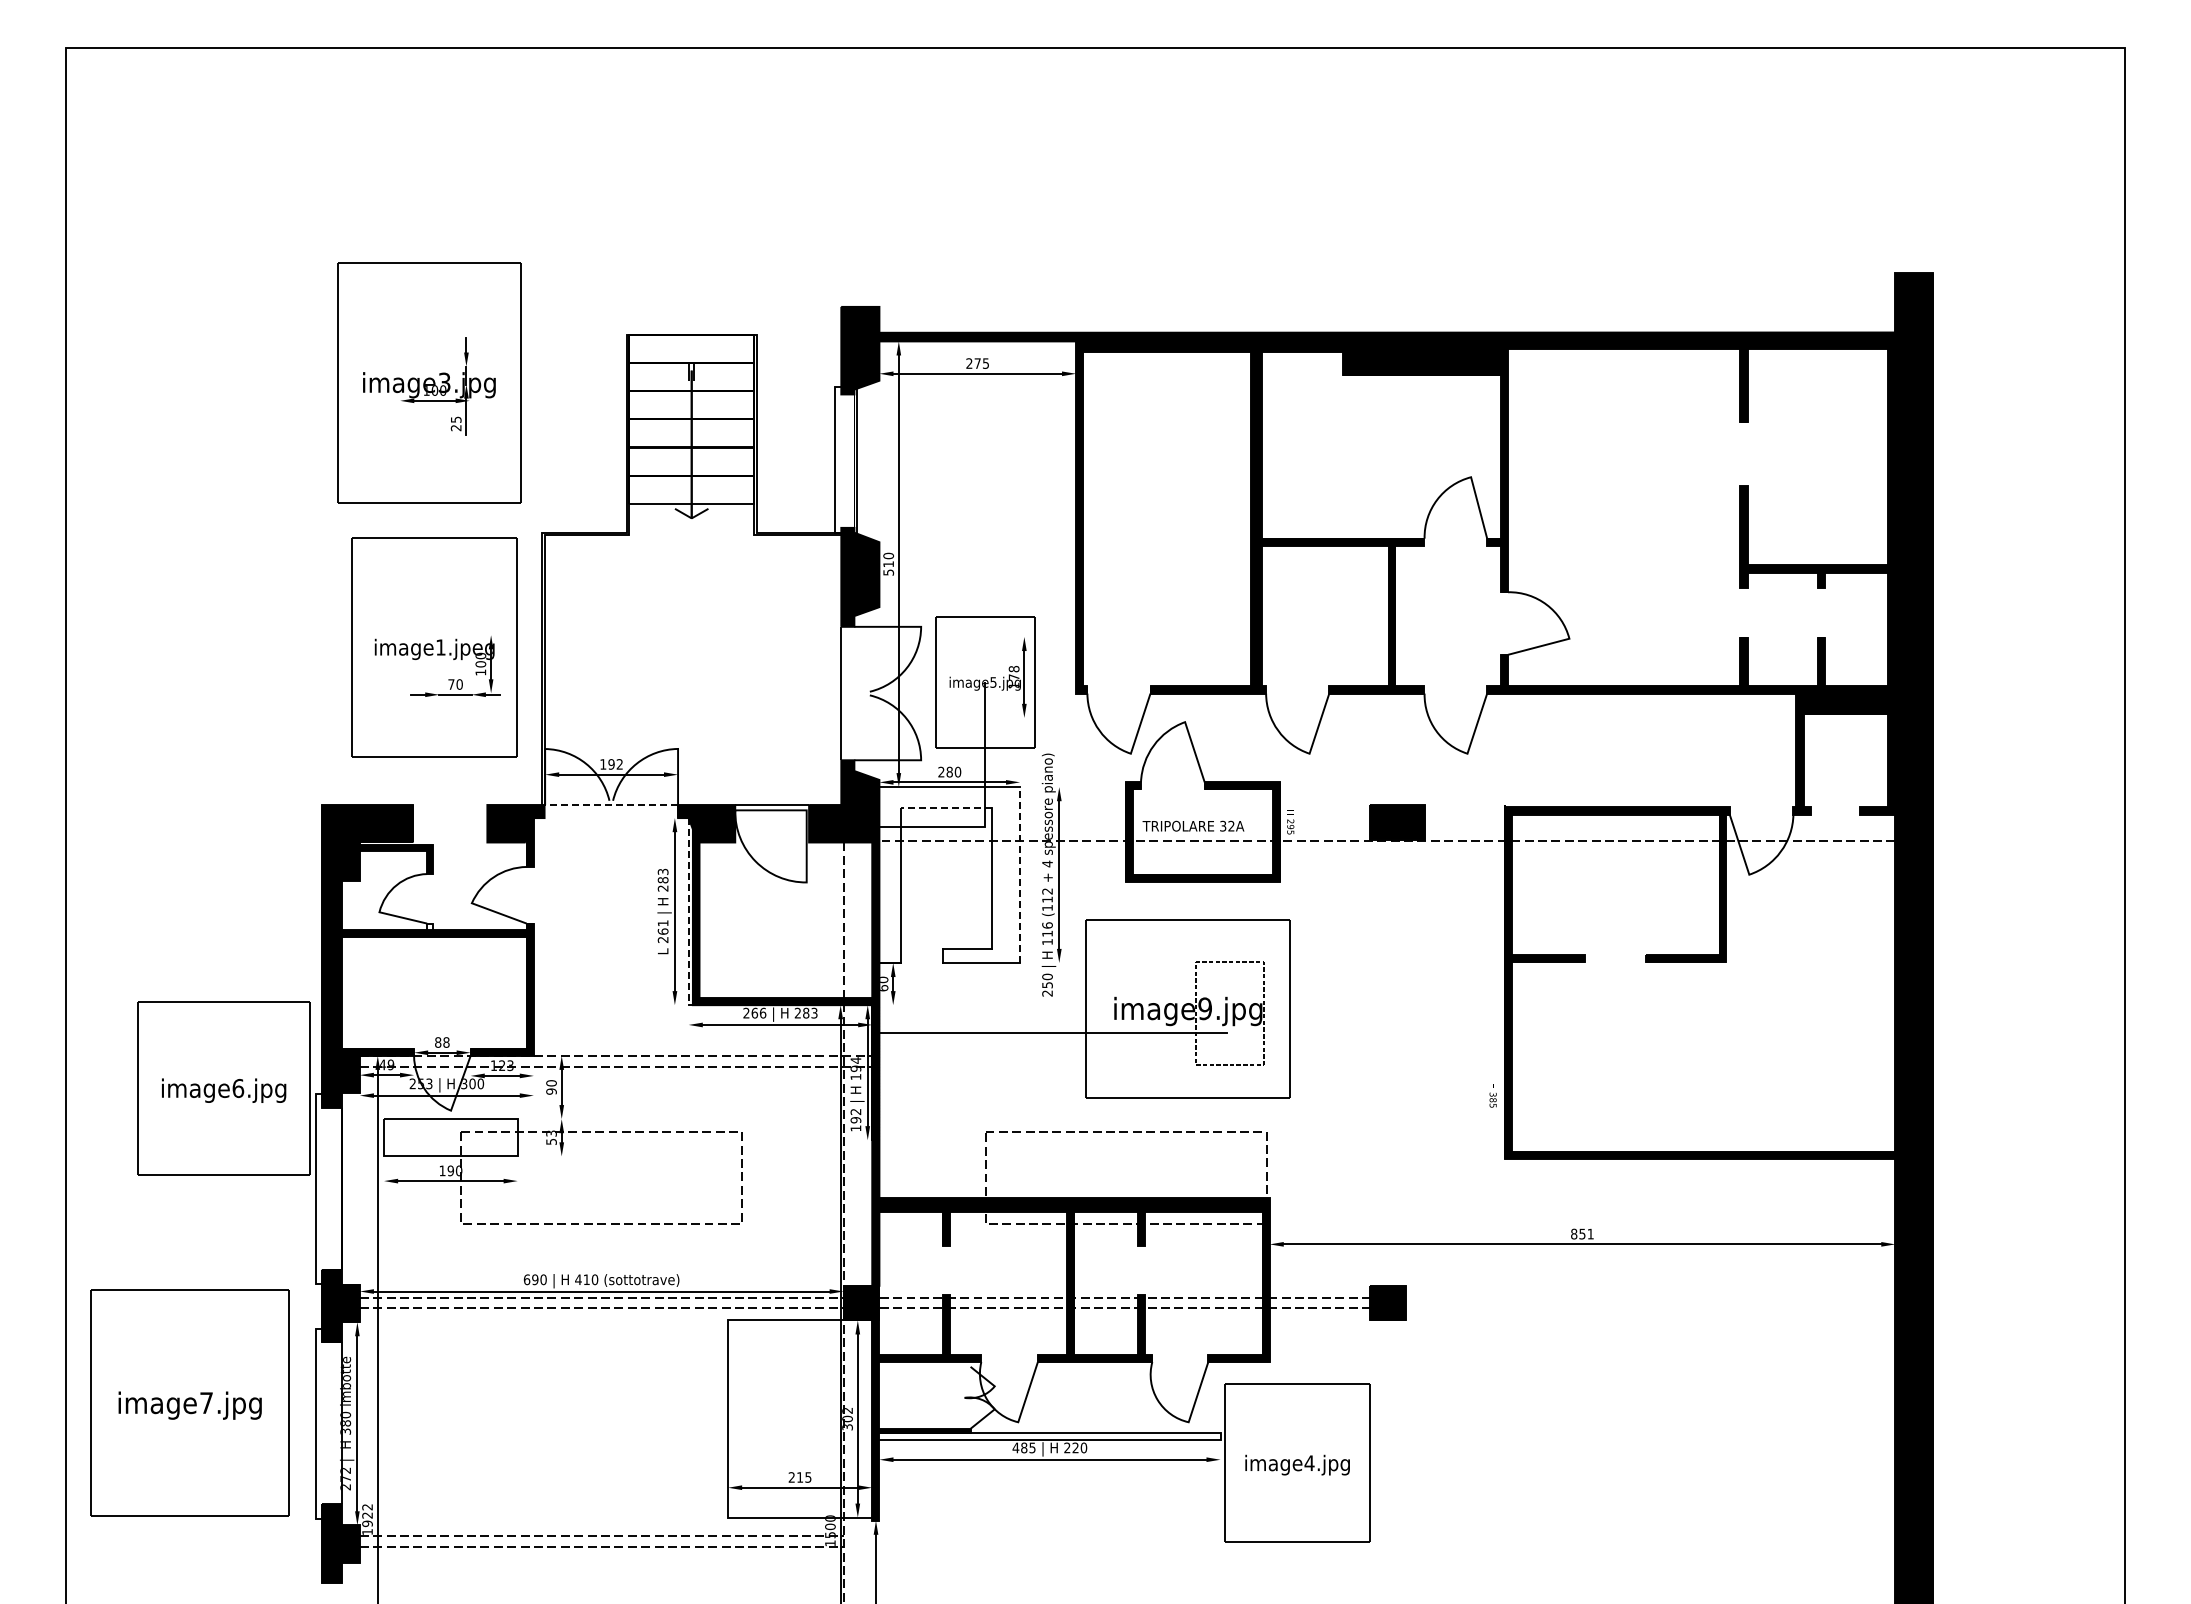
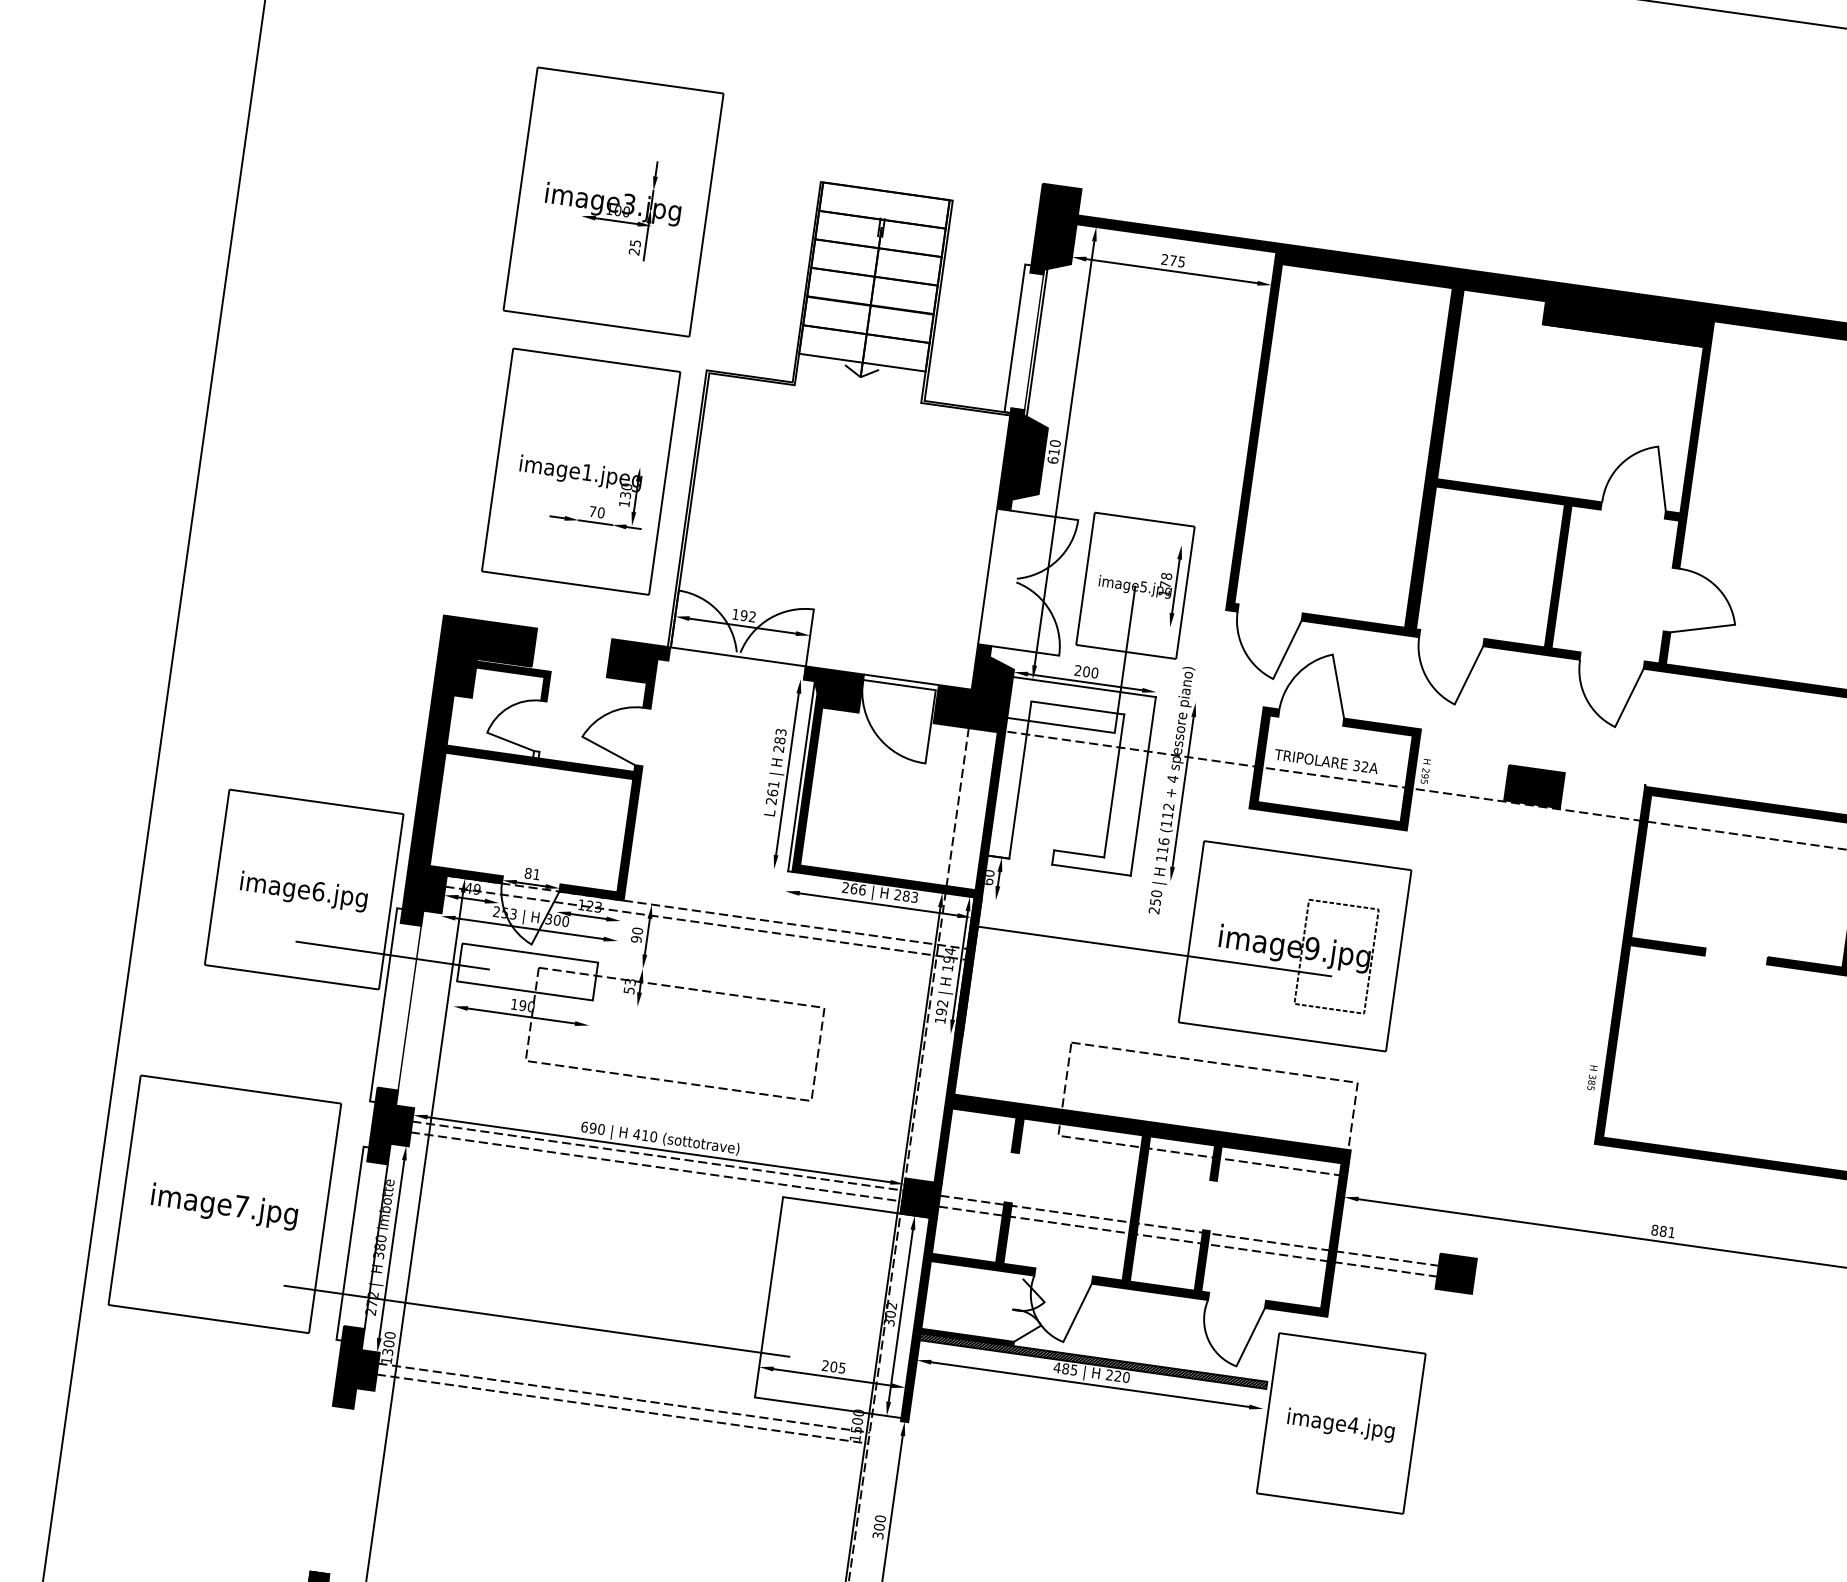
text: (888, 572) -> (1052, 460), 510 -> 610
text: (480, 664) -> (625, 495), 100 -> 130
text: (949, 772) -> (1086, 672), 280 -> 200
line: (611, 805) -> (738, 657), dashed -> solid
line: (946, 808) -> (1078, 708), dashed -> solid
line: (1020, 875) -> (1143, 786), dashed -> solid
line: (688, 911) -> (801, 776), dashed -> solid
text: (446, 1042) -> (536, 874), 88 -> 81
line: (318, 1139) -> (392, 954), added
text: (1582, 1233) -> (1663, 1230), 851 -> 881
hatch: (1049, 1436) -> (1093, 1360), added
line: (506, 1473) -> (536, 1320), added
text: (799, 1477) -> (833, 1366), 215 -> 205
text: (367, 1515) -> (388, 1343), 1922 -> 1300

